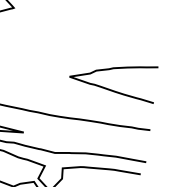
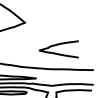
curve: (113, 71) -> (58, 45), moved

